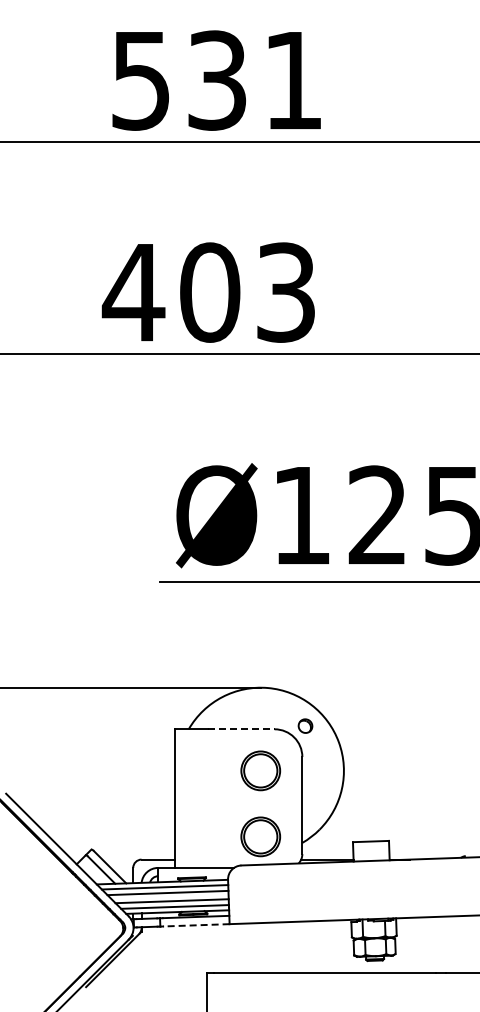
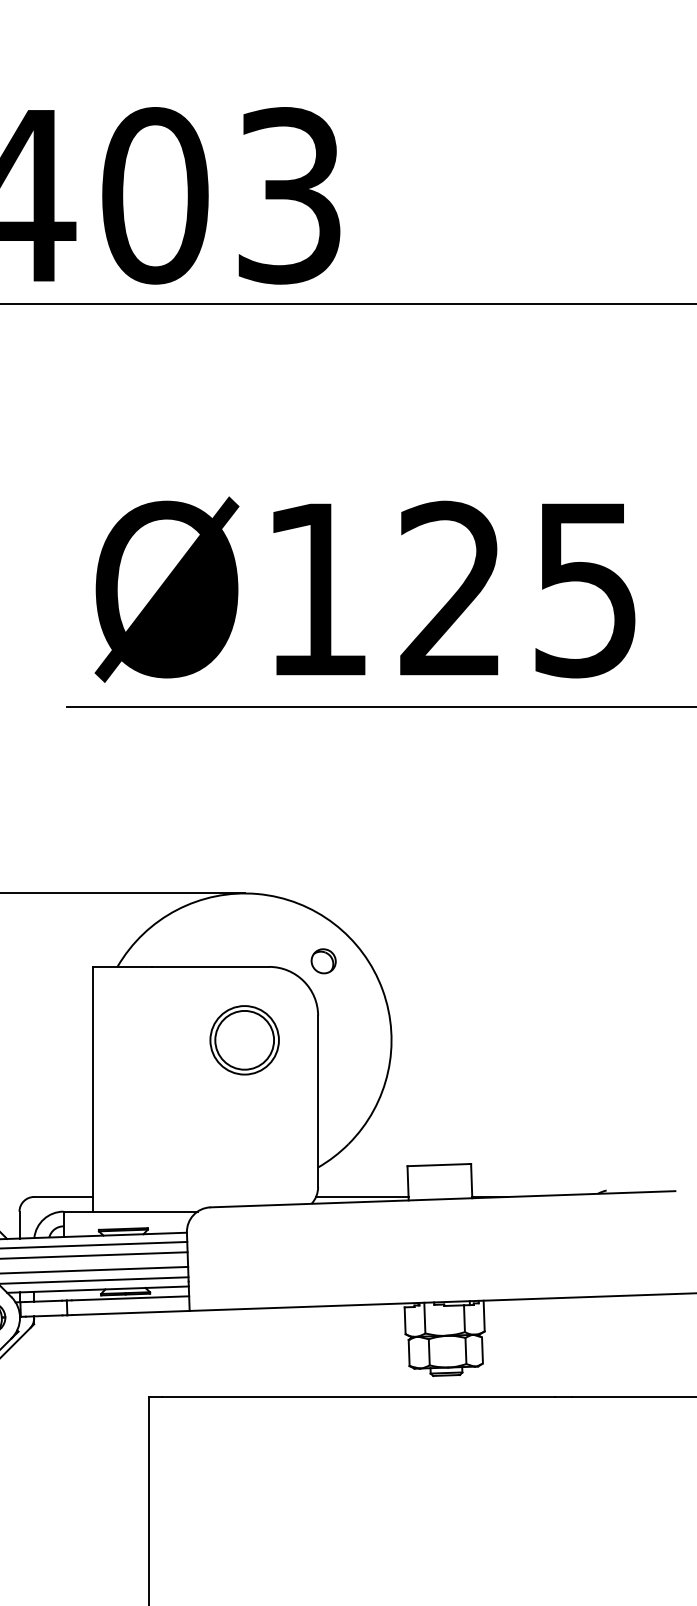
line: (241, 729) -> (210, 967), dashed -> solid
part: (260, 836) -> (244, 1156), removed
line: (195, 925) -> (129, 1313), dashed -> solid

